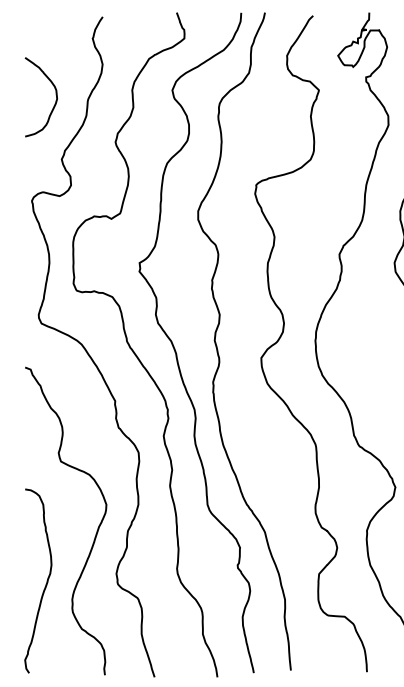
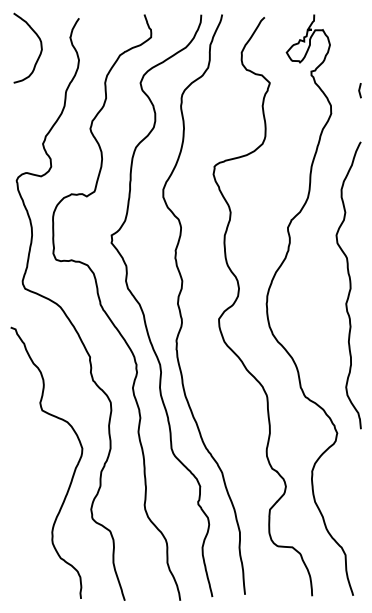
curve: (55, 96) -> (40, 47), moved
curve: (45, 584) -> (28, 518), removed

